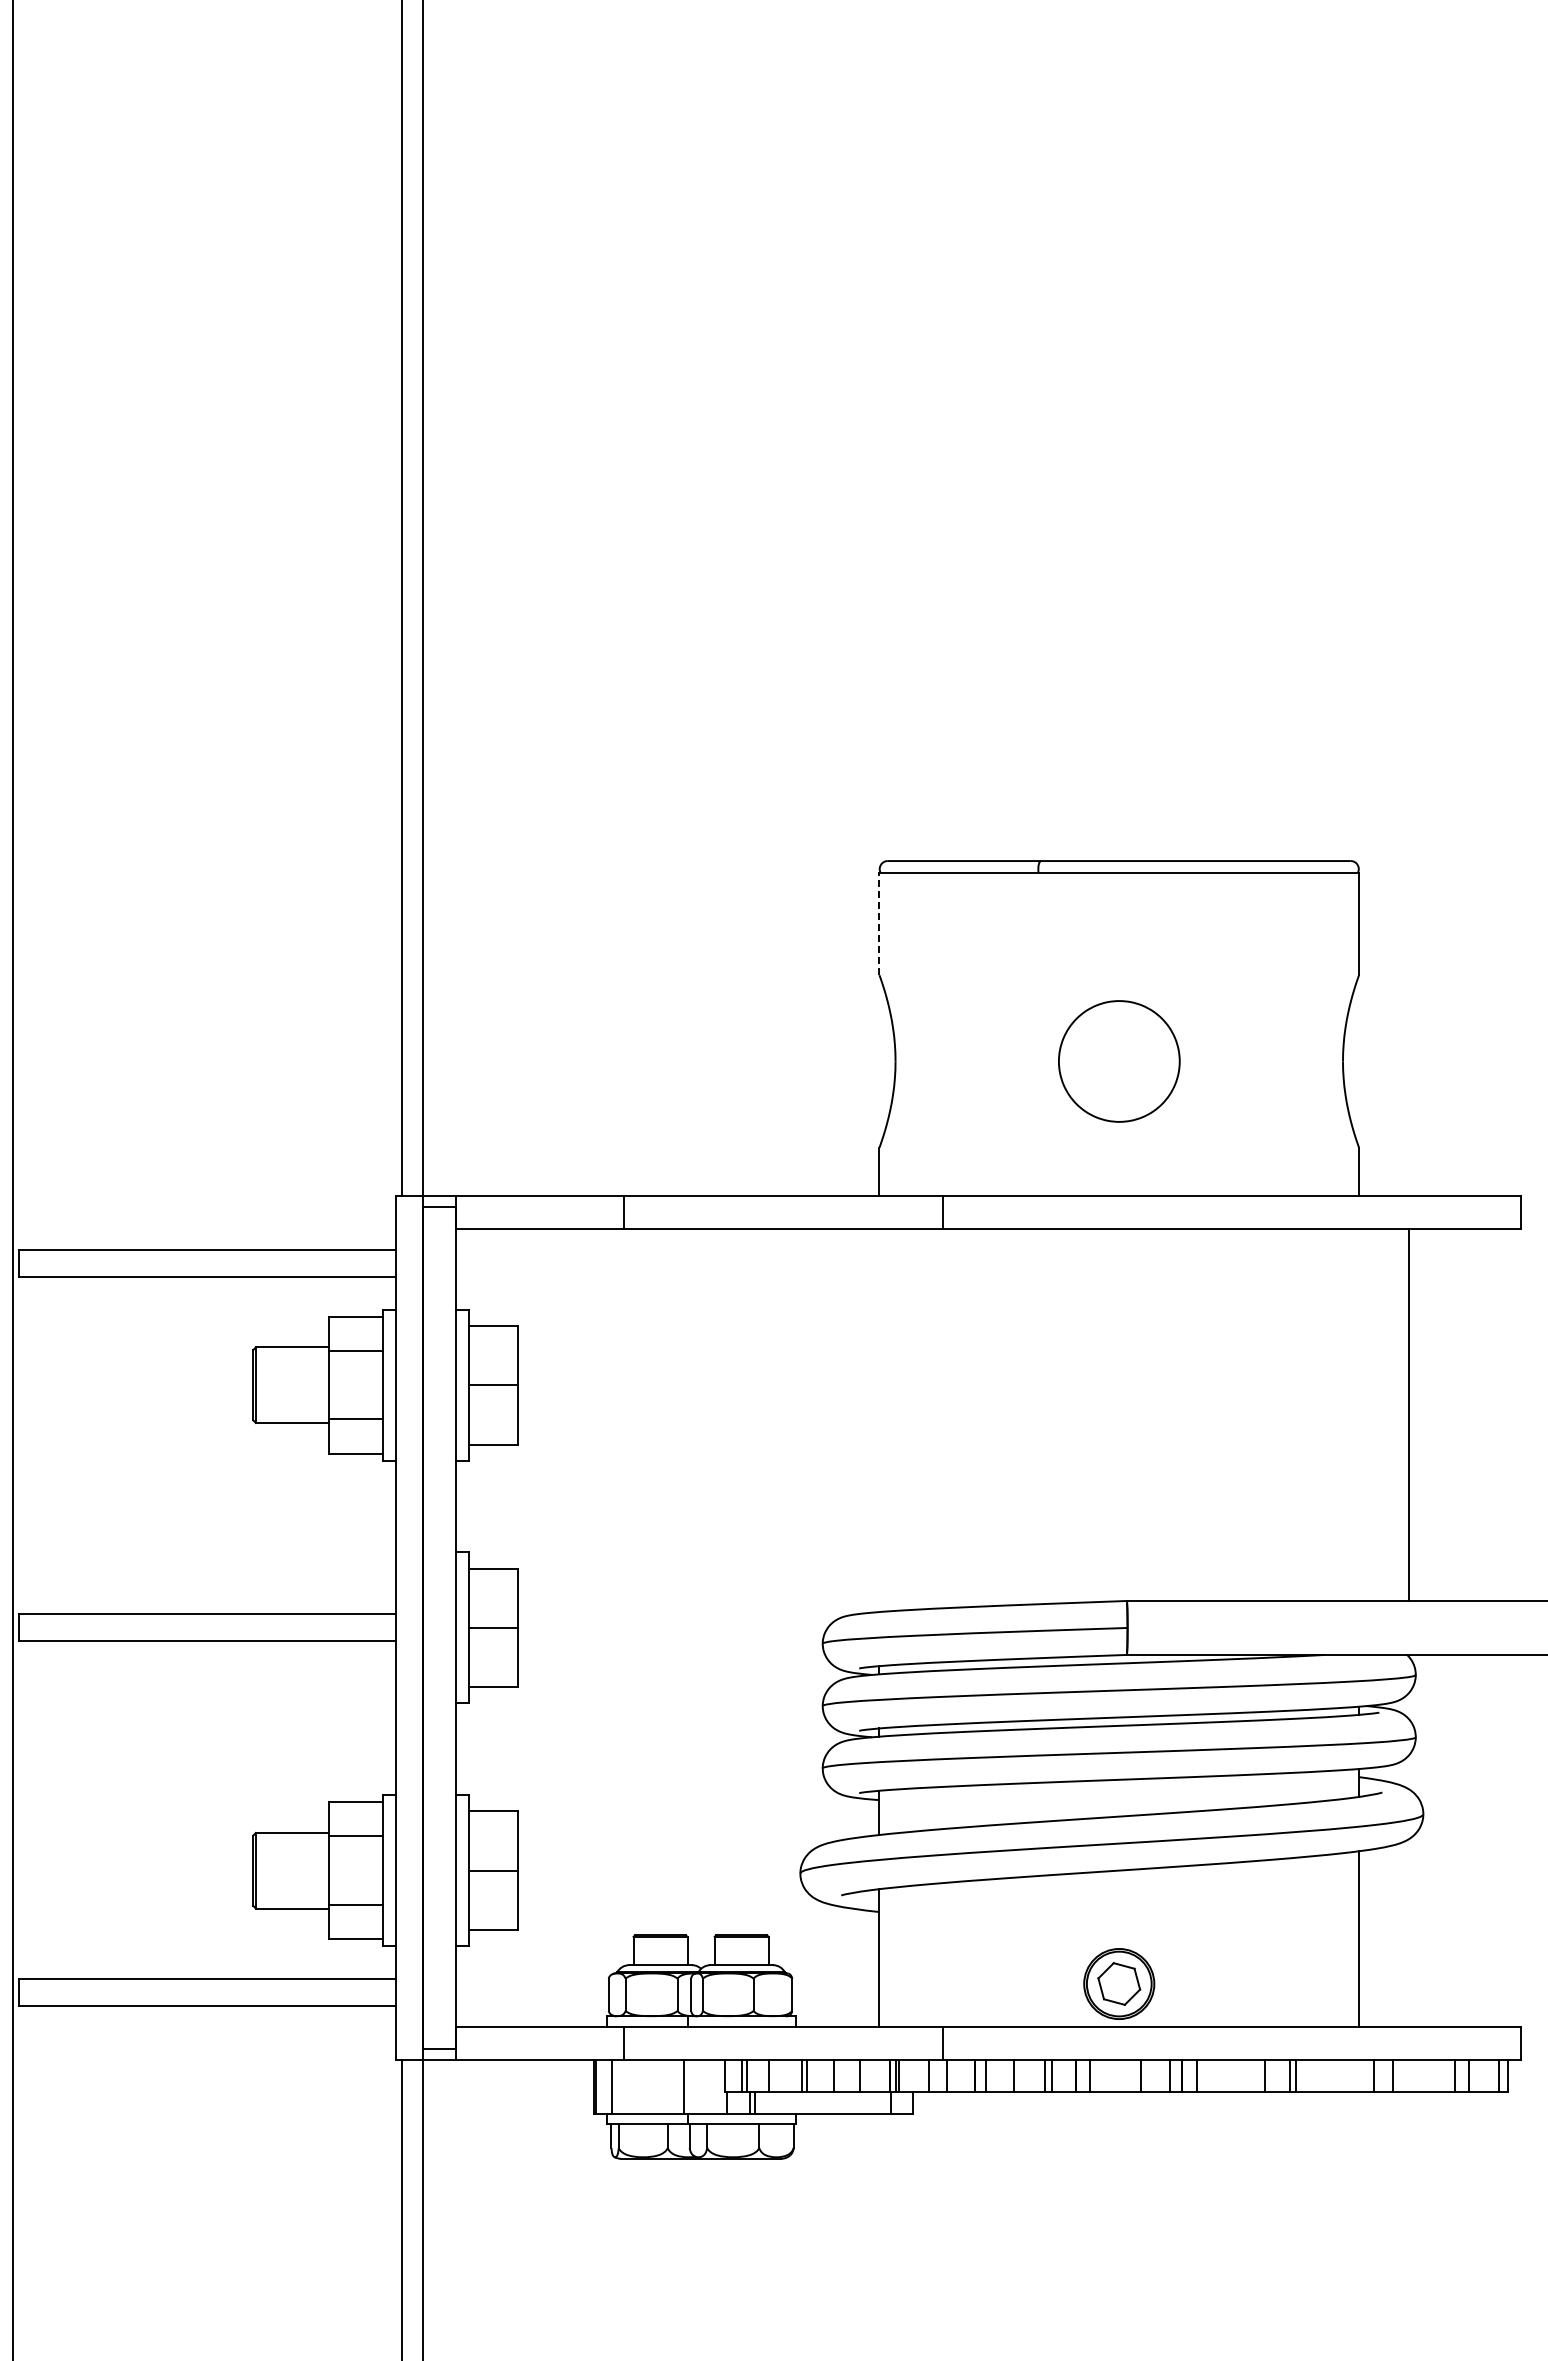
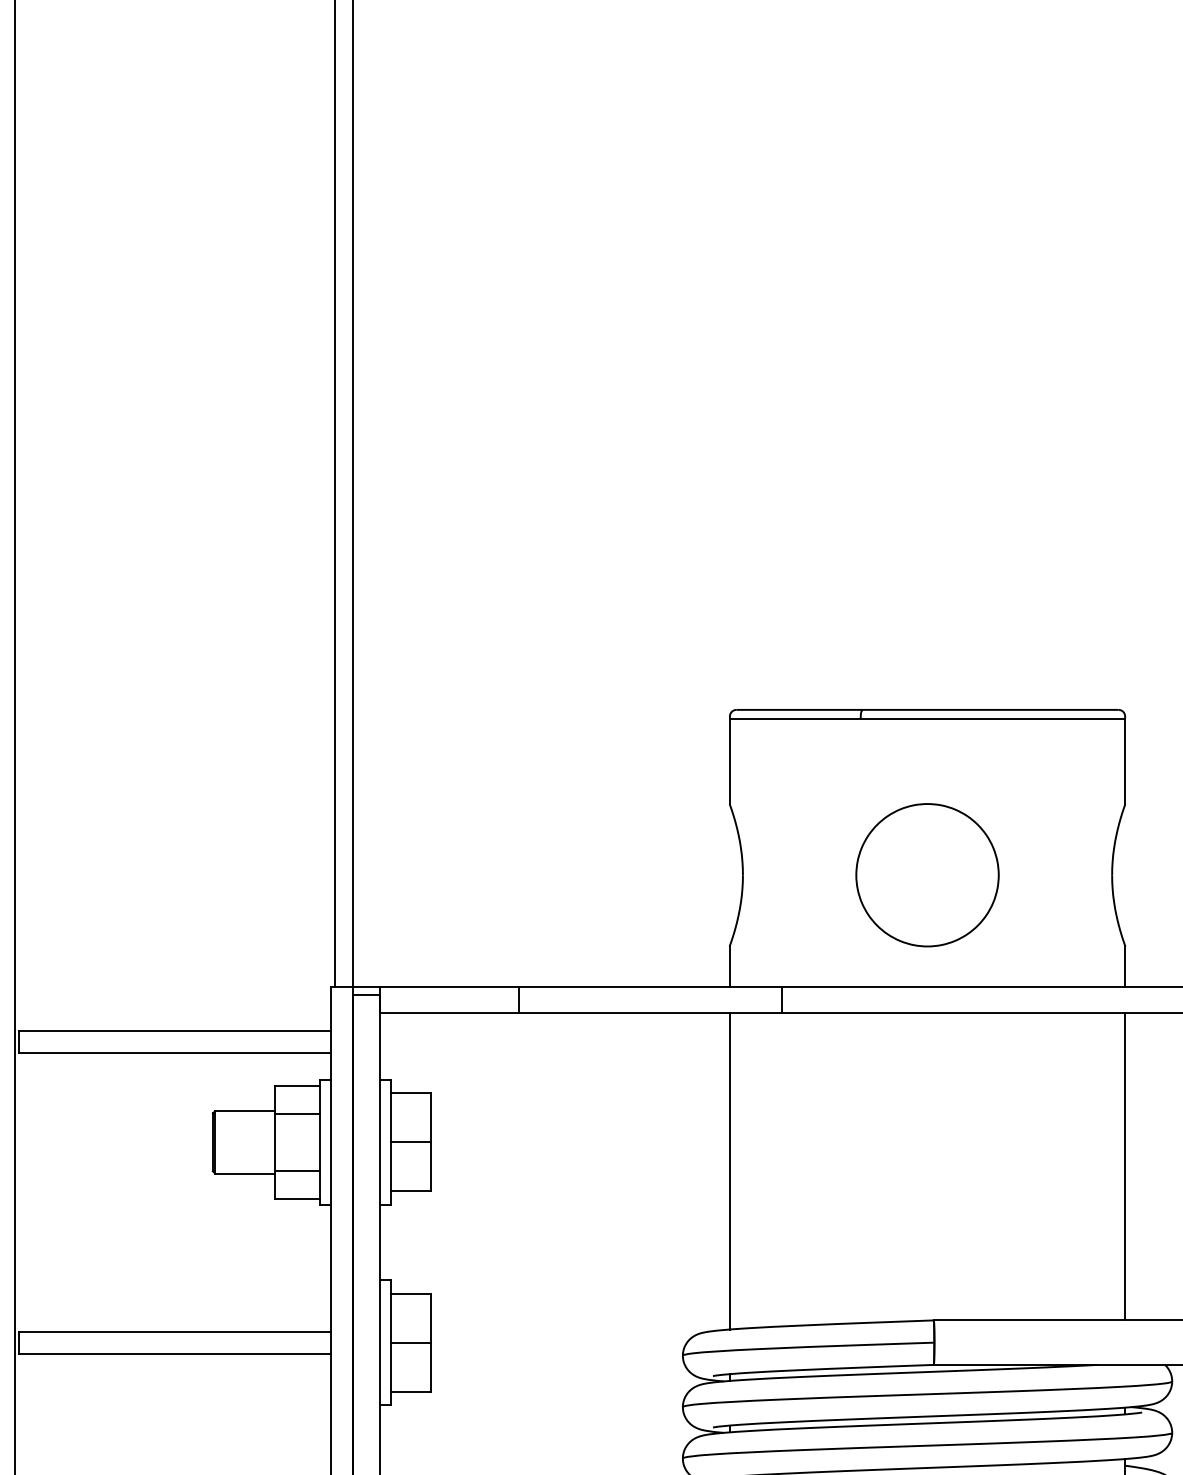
line: (879, 923) -> (729, 761), dashed -> solid
part: (1119, 1061) -> (927, 875), size x1.43
line: (1409, 1414) -> (1125, 1166), moved
line: (879, 1420) -> (729, 1171), added

